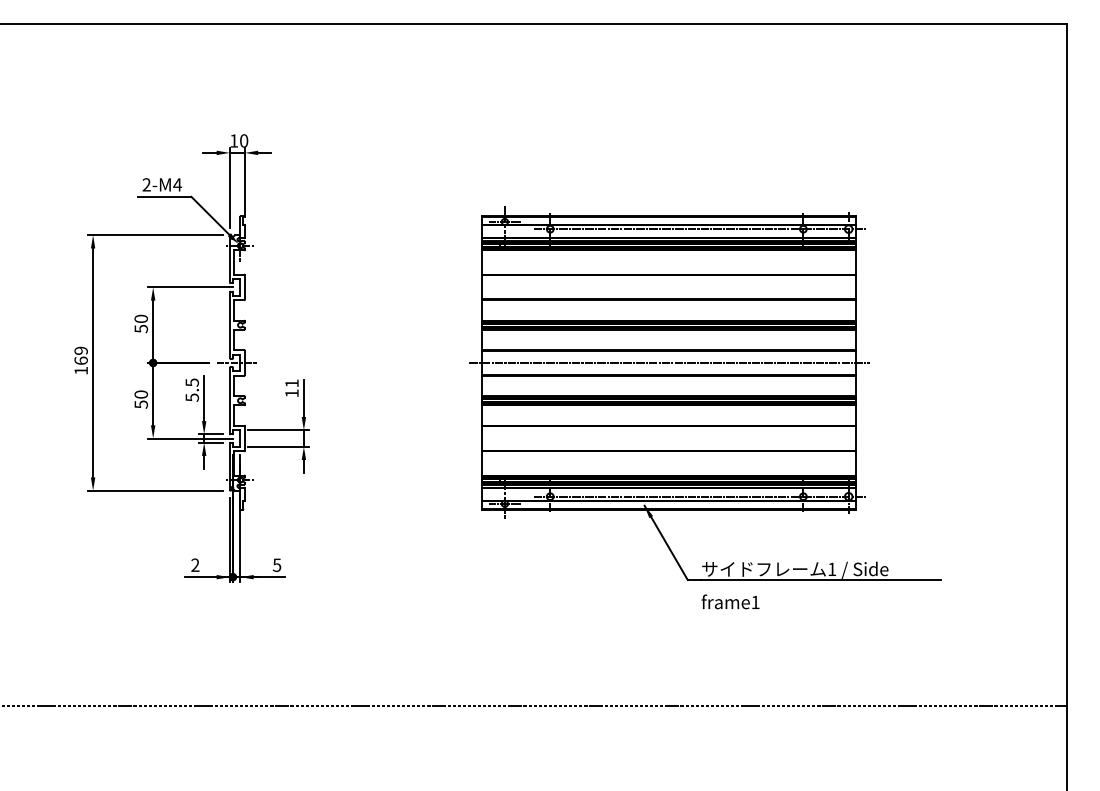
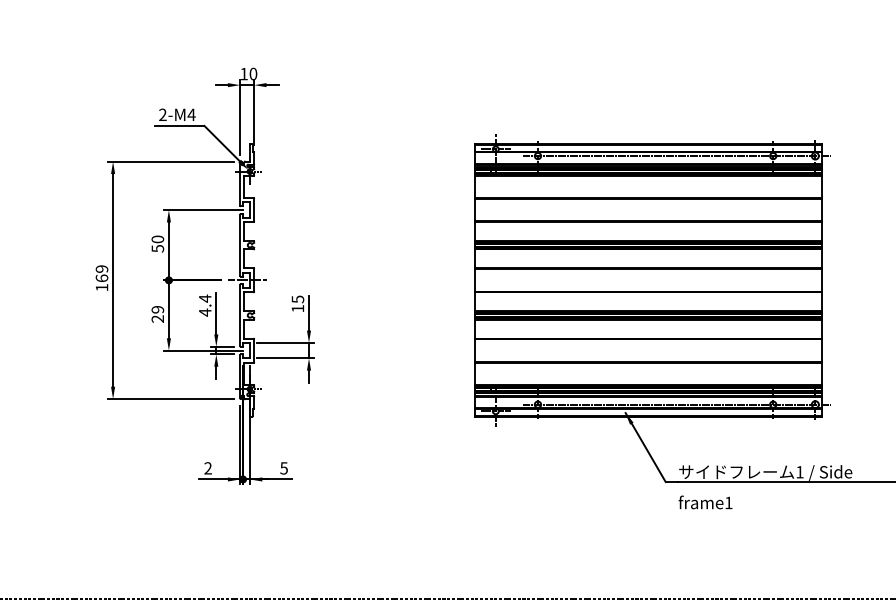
line: (669, 362) -> (648, 279), removed
text: (291, 383) -> (297, 299), 11 -> 15
text: (192, 390) -> (205, 305), 5.5 -> 4.4
text: (141, 399) -> (158, 314), 50 -> 29

